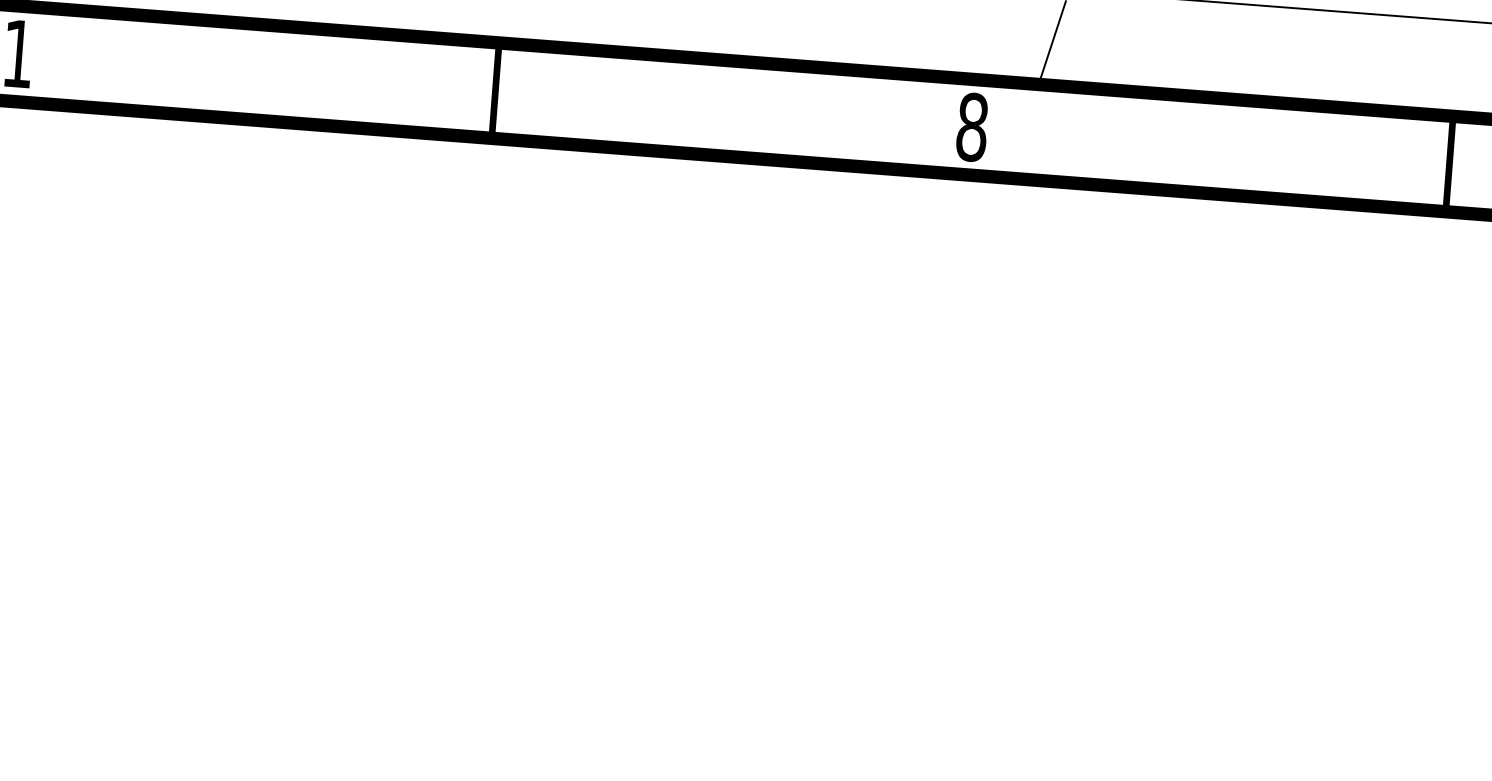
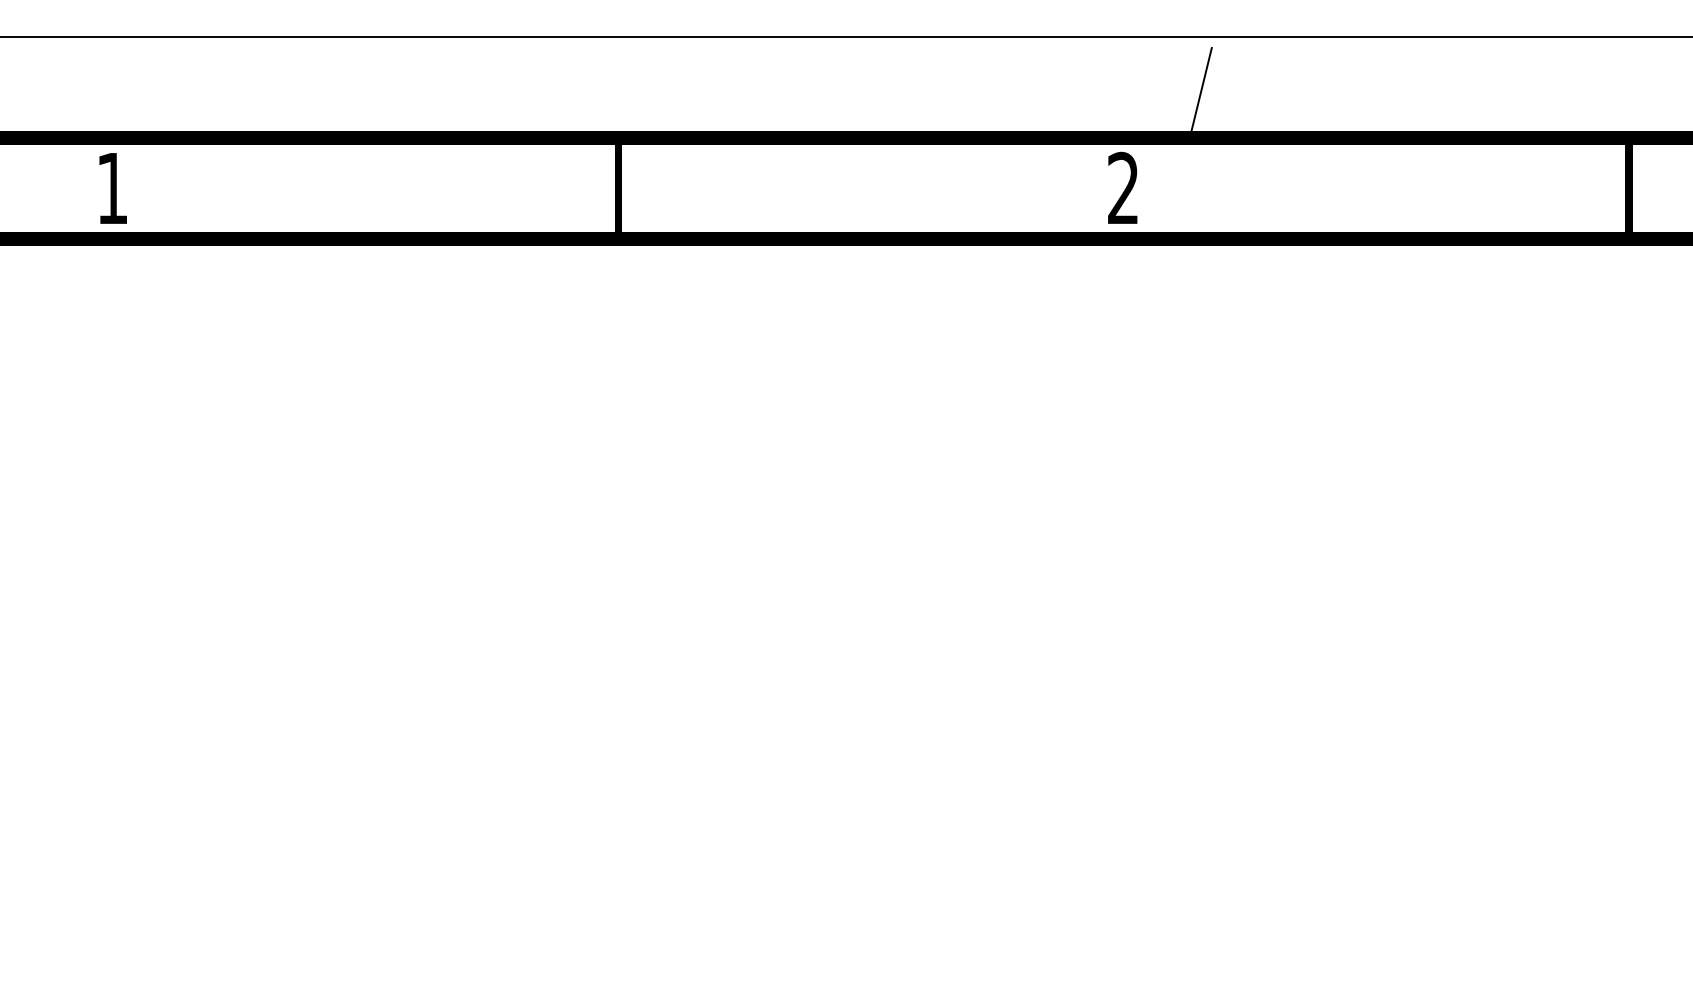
text: (972, 127) -> (1123, 188), 8 -> 2

